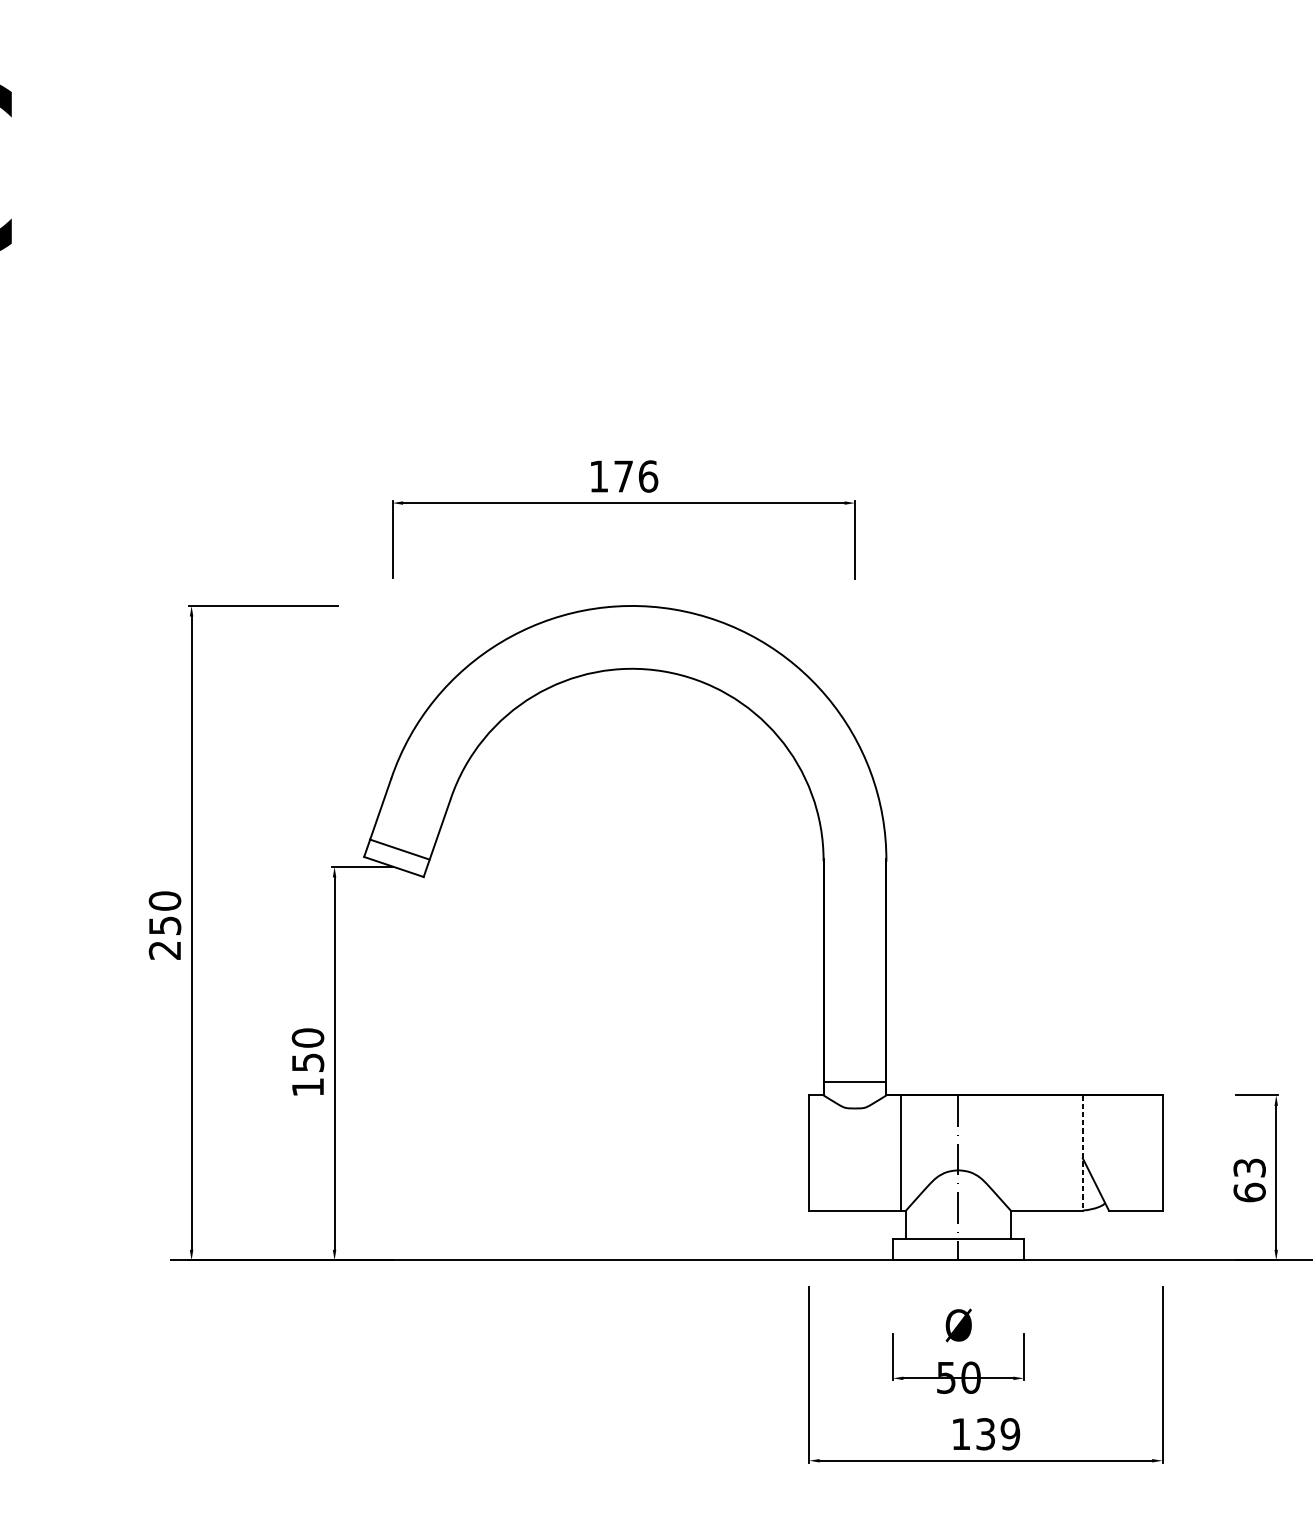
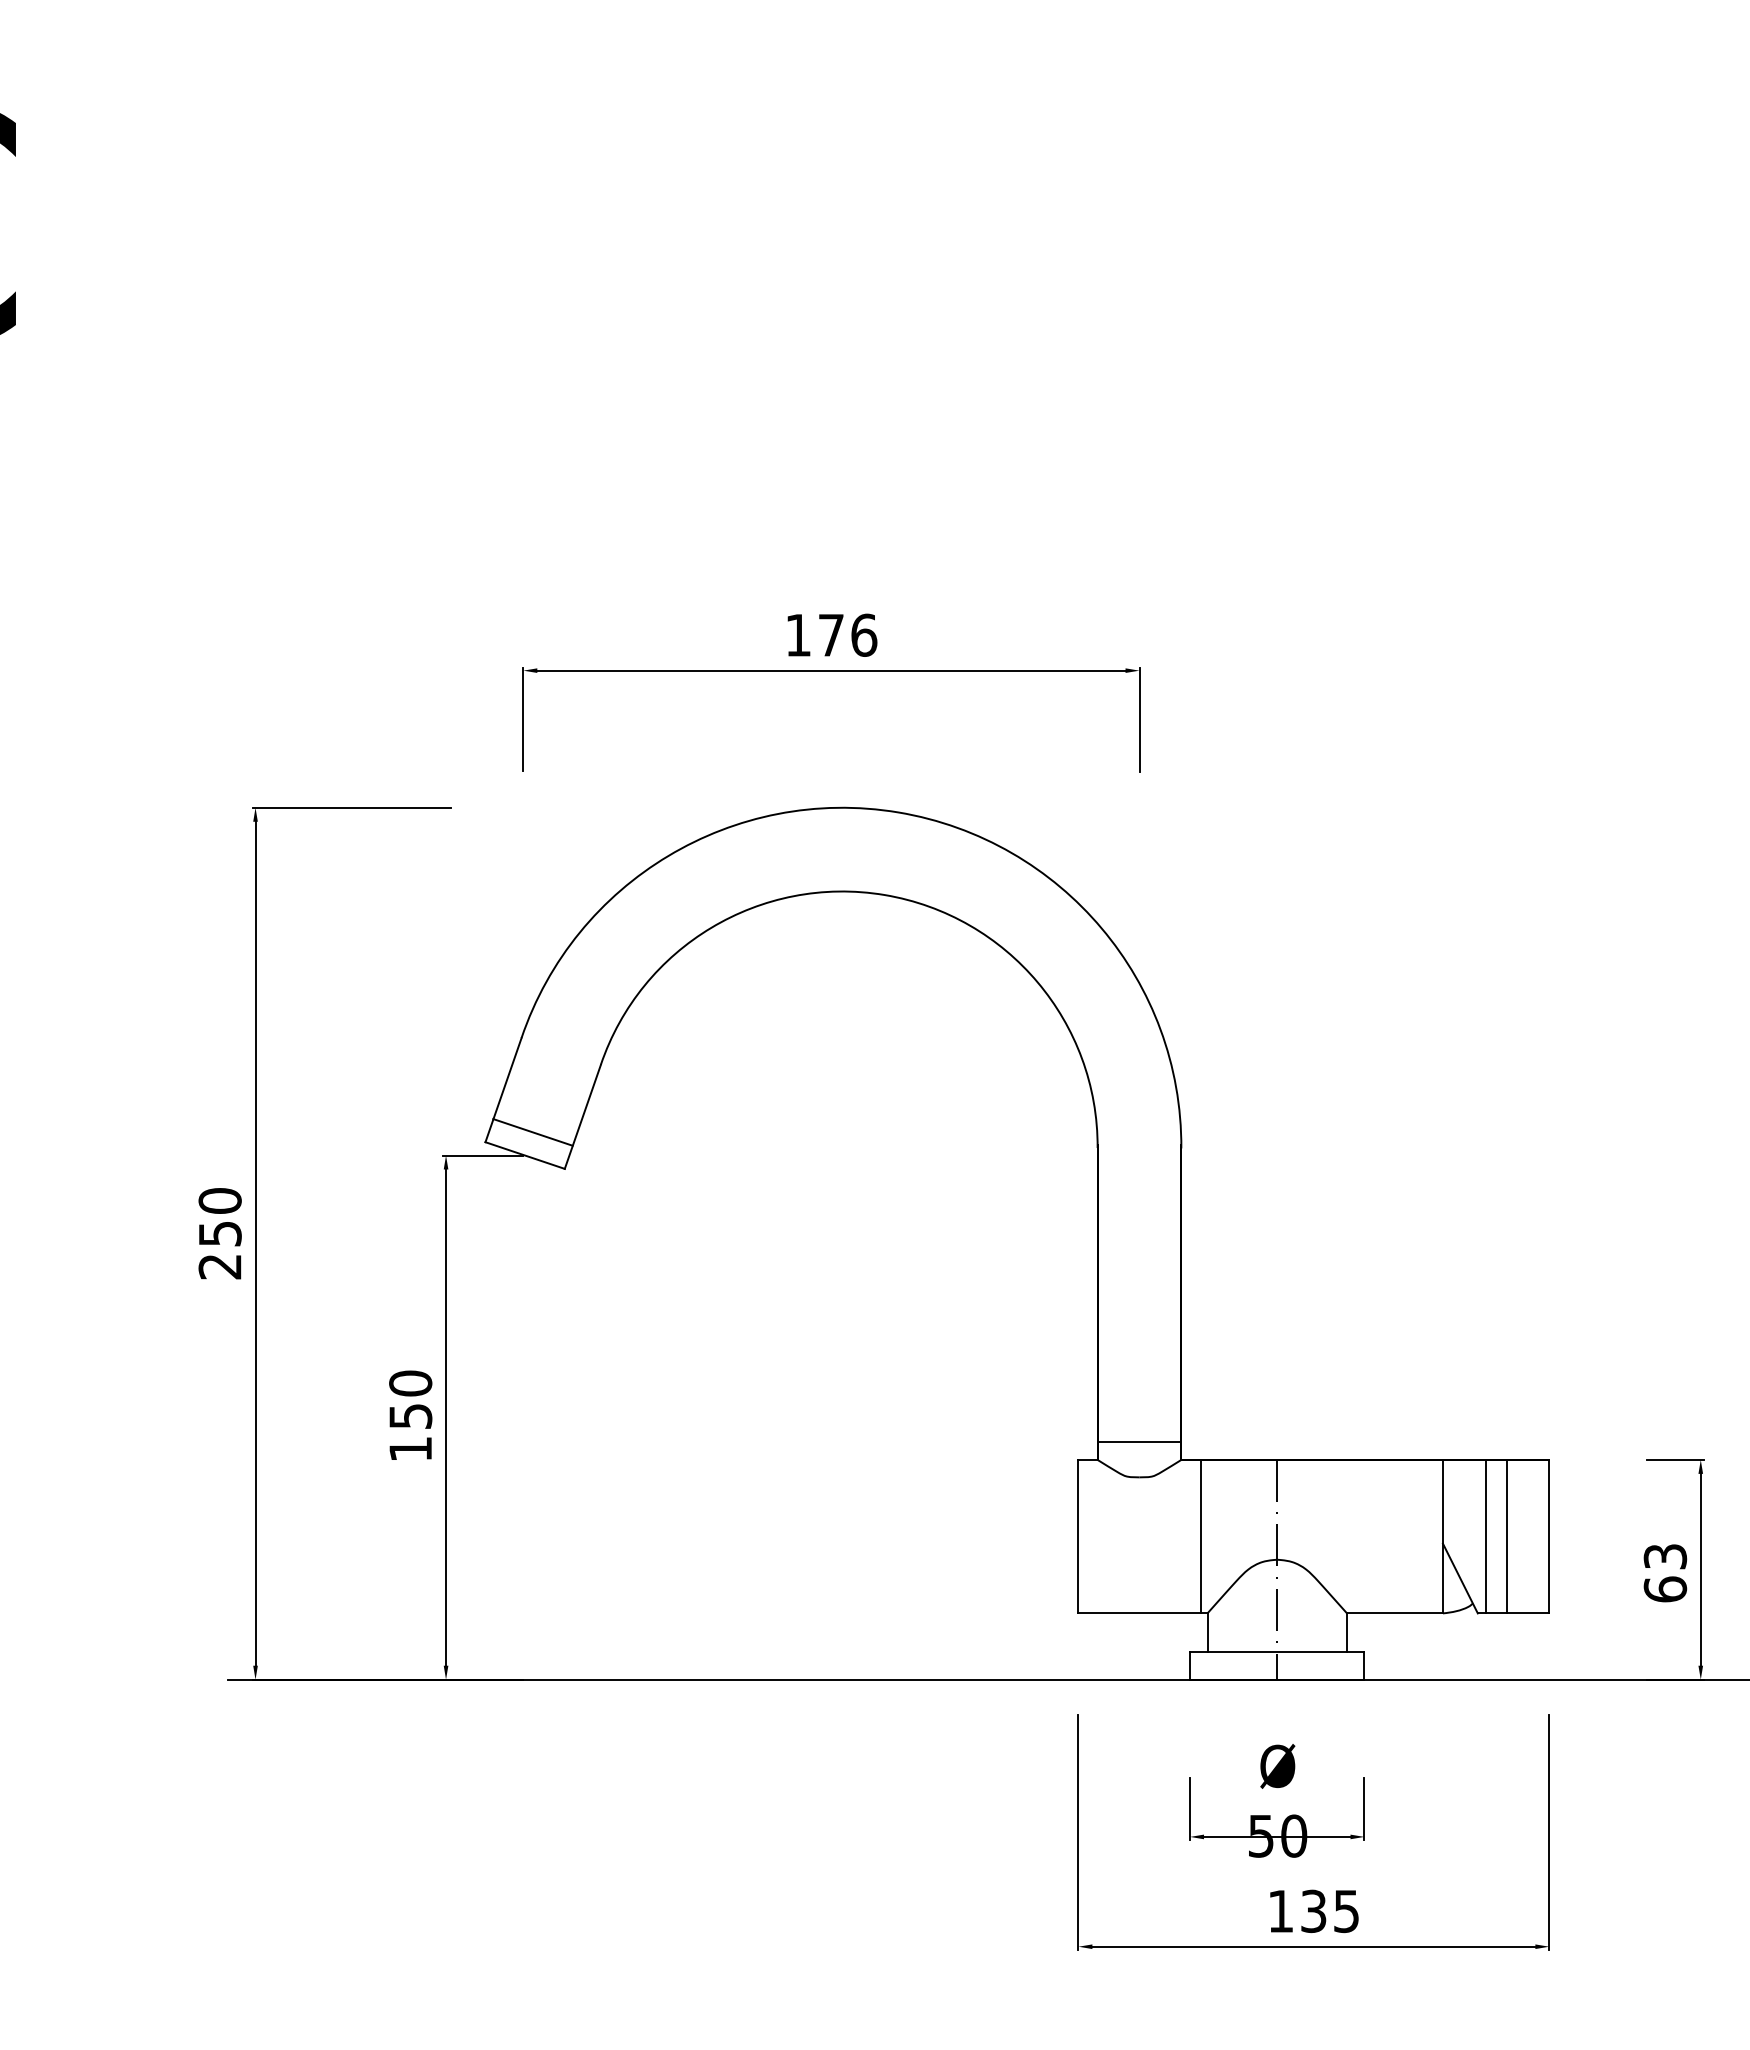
line: (1082, 1152) -> (1442, 1536), dashed -> solid
line: (1114, 1152) -> (1485, 1536), added
line: (1130, 1152) -> (1506, 1536), added
text: (1010, 1433) -> (1346, 1910), 139 -> 135

